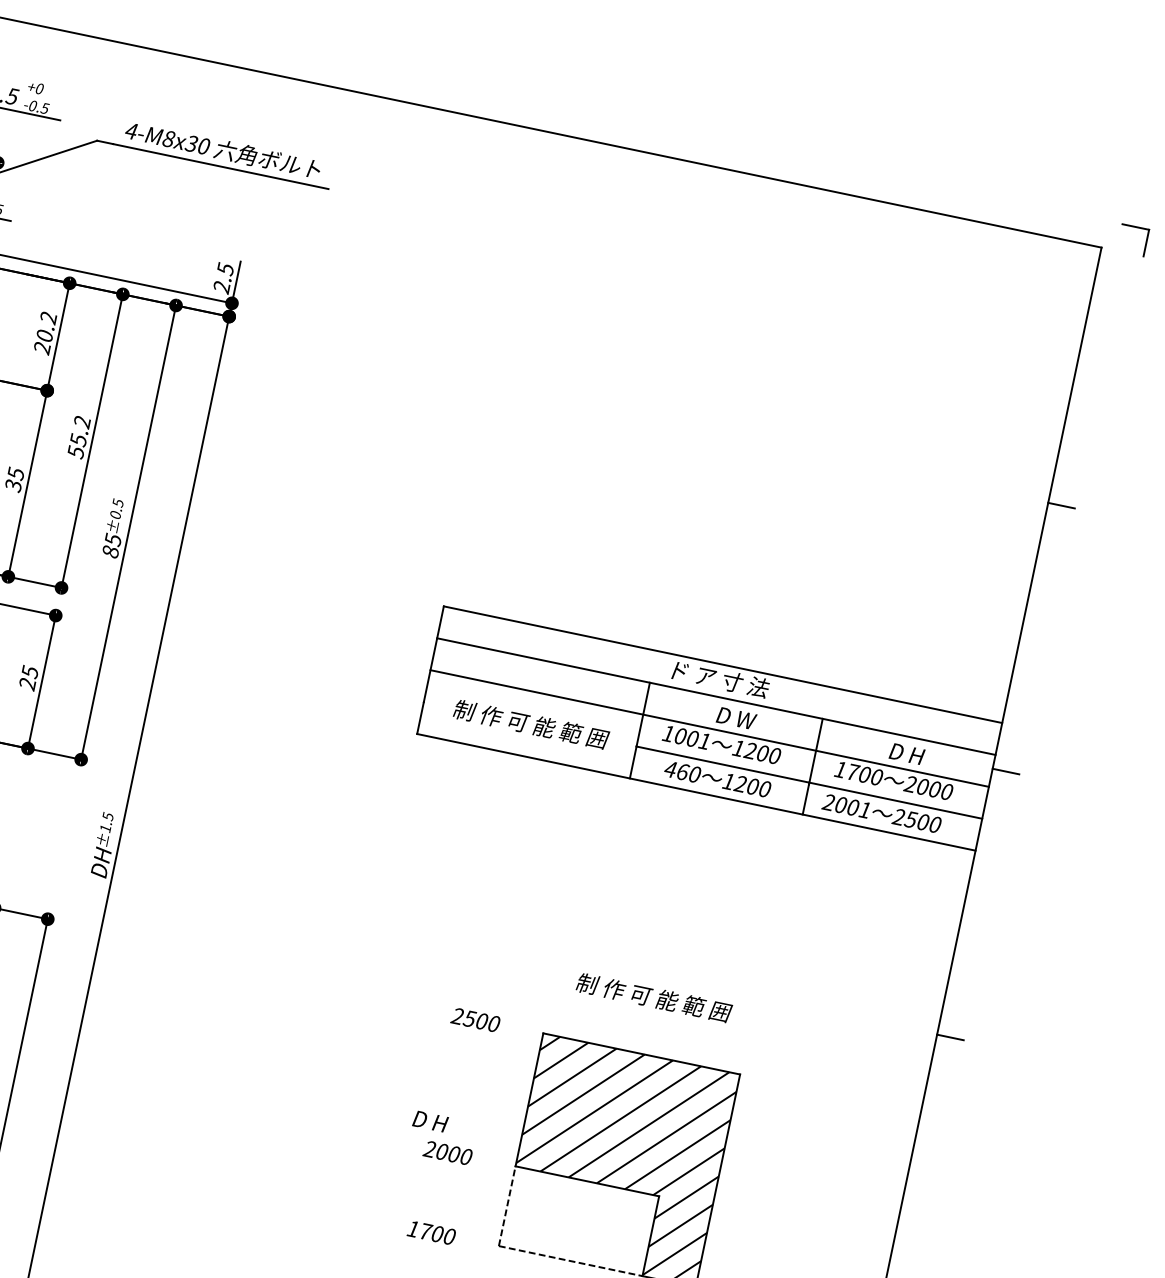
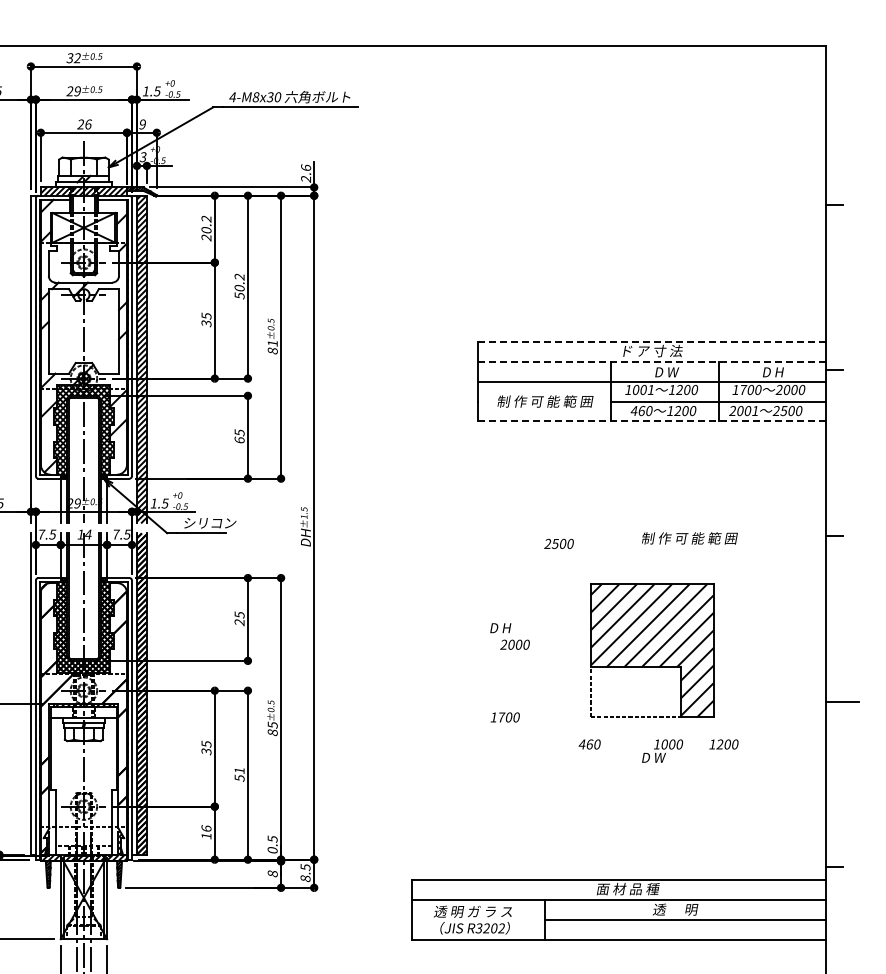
part: (1136, 227) -> (844, 29), removed
text: (226, 268) -> (306, 167), 2.5 -> 2.6
text: (78, 440) -> (239, 288), 55.2 -> 50.2
text: (112, 539) -> (272, 343), 85 -> 81
line: (723, 664) -> (652, 341), solid -> dashed
text: (27, 682) -> (239, 439), 25 -> 65
line: (716, 696) -> (652, 361), solid -> dashed
line: (696, 792) -> (652, 421), solid -> dashed
text: (653, 997) -> (689, 538), moved
text: (474, 1019) -> (558, 543), moved
text: (441, 1137) -> (509, 636), moved
text: (430, 1232) -> (504, 717), moved

